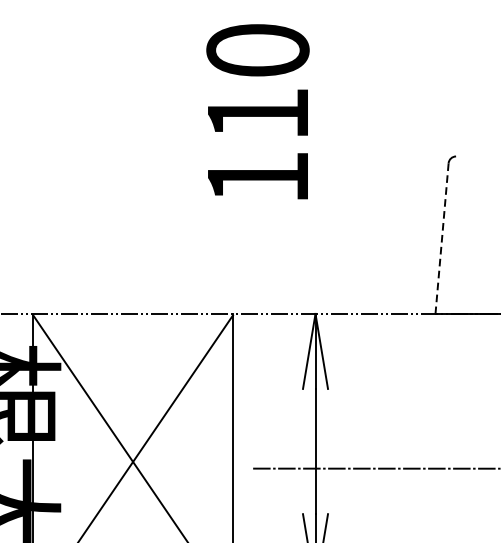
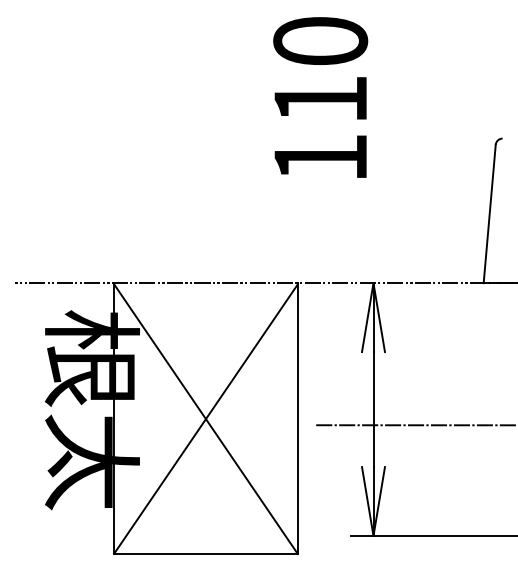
line: (441, 239) -> (489, 214), dashed -> solid

